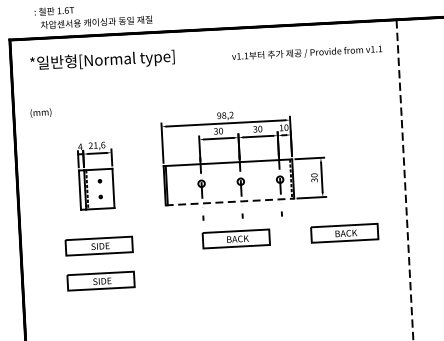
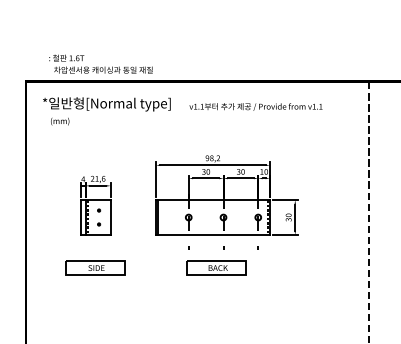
text: (306, 52) -> (255, 106), moved
text: (41, 112) -> (60, 121), moved
line: (229, 201) -> (212, 234), dashed -> solid
part: (344, 232) -> (312, 267), removed
part: (101, 280) -> (95, 298), removed

